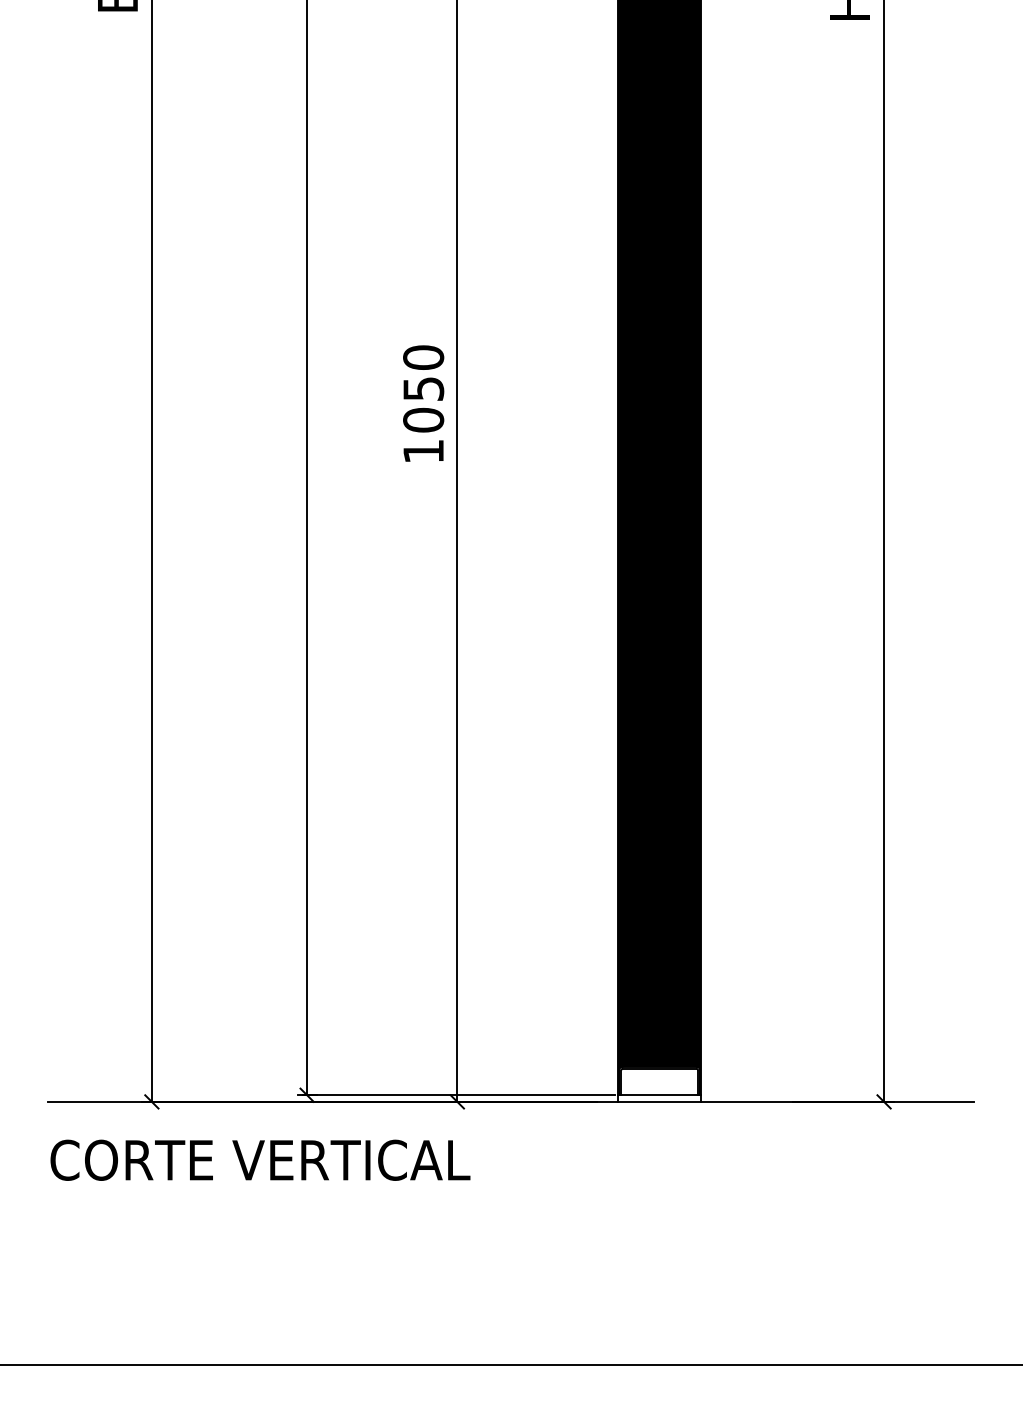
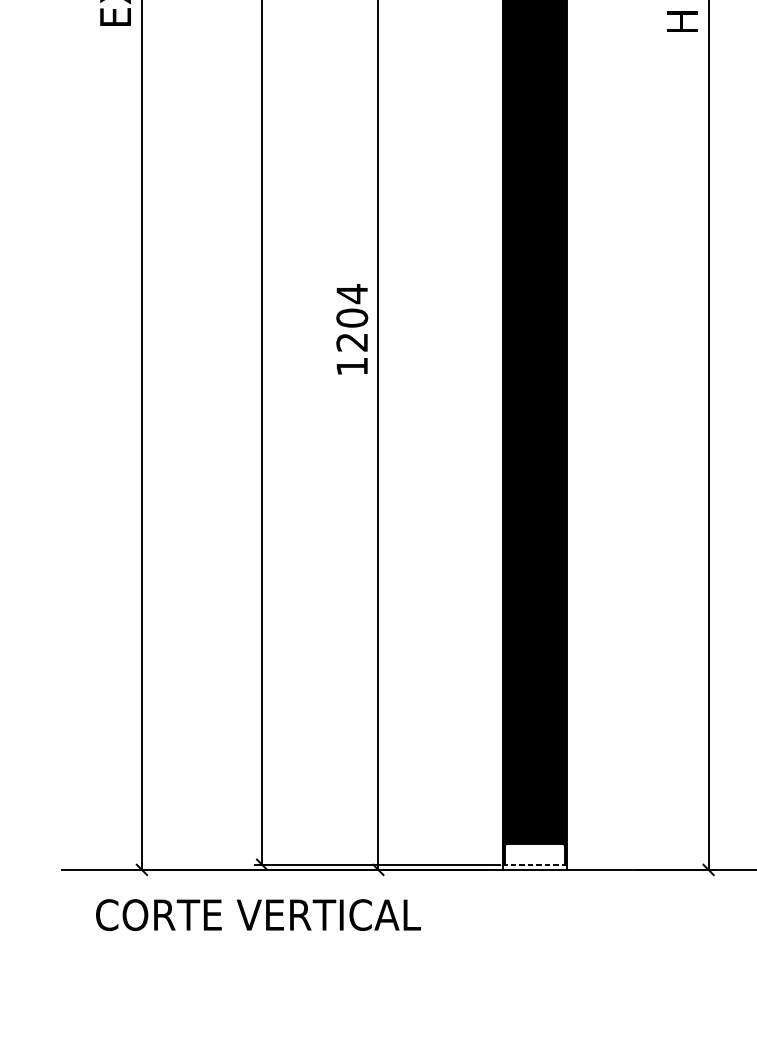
text: (423, 388) -> (352, 317), 1050 -> 1204
line: (659, 1095) -> (534, 864), solid -> dashed
text: (260, 1159) -> (258, 914), moved

